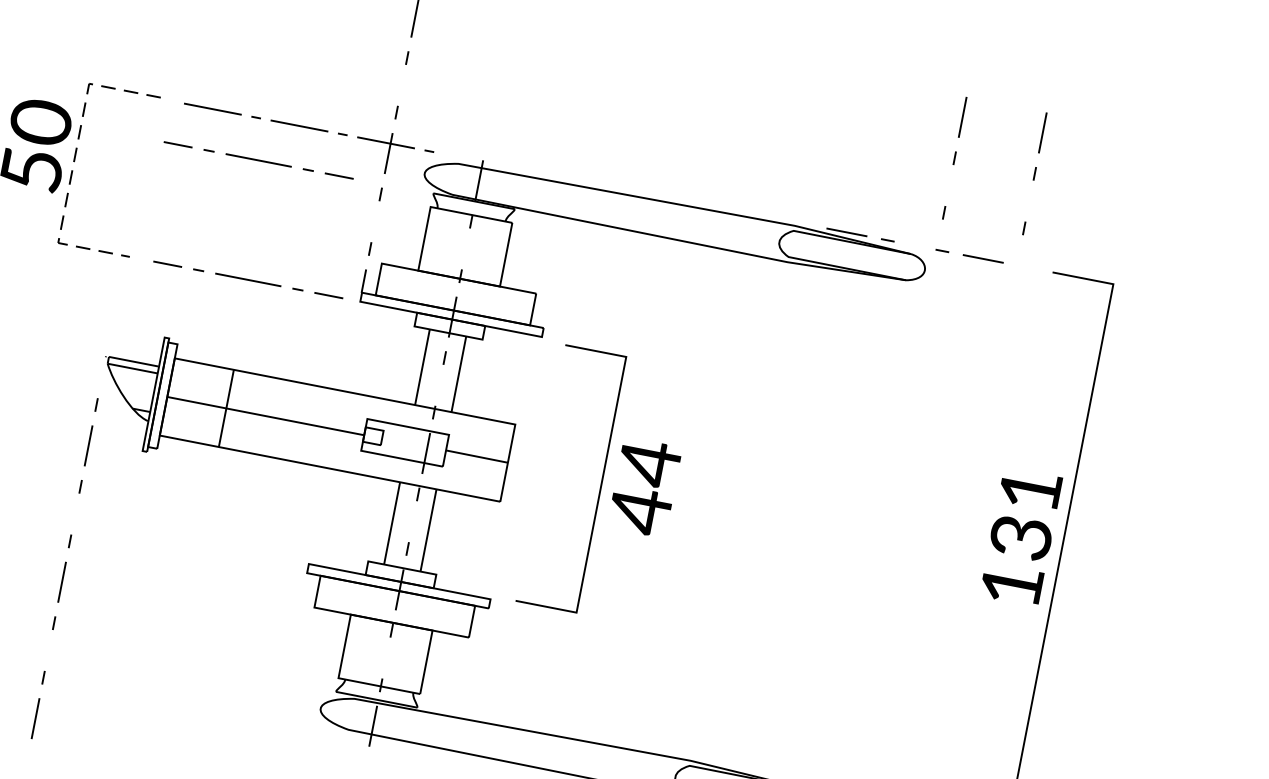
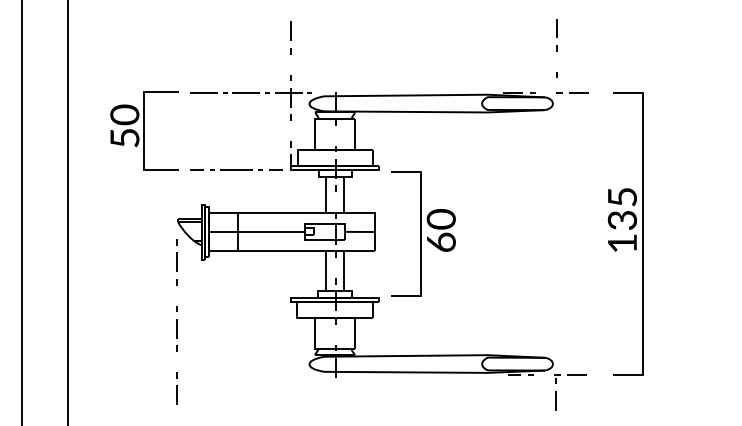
line: (259, 159) -> (230, 112), removed
line: (72, 163) -> (143, 131), dashed -> solid
line: (1034, 173) -> (595, 48), removed
text: (643, 485) -> (440, 230), 44 -> 60
text: (1030, 490) -> (622, 197), 131 -> 135

